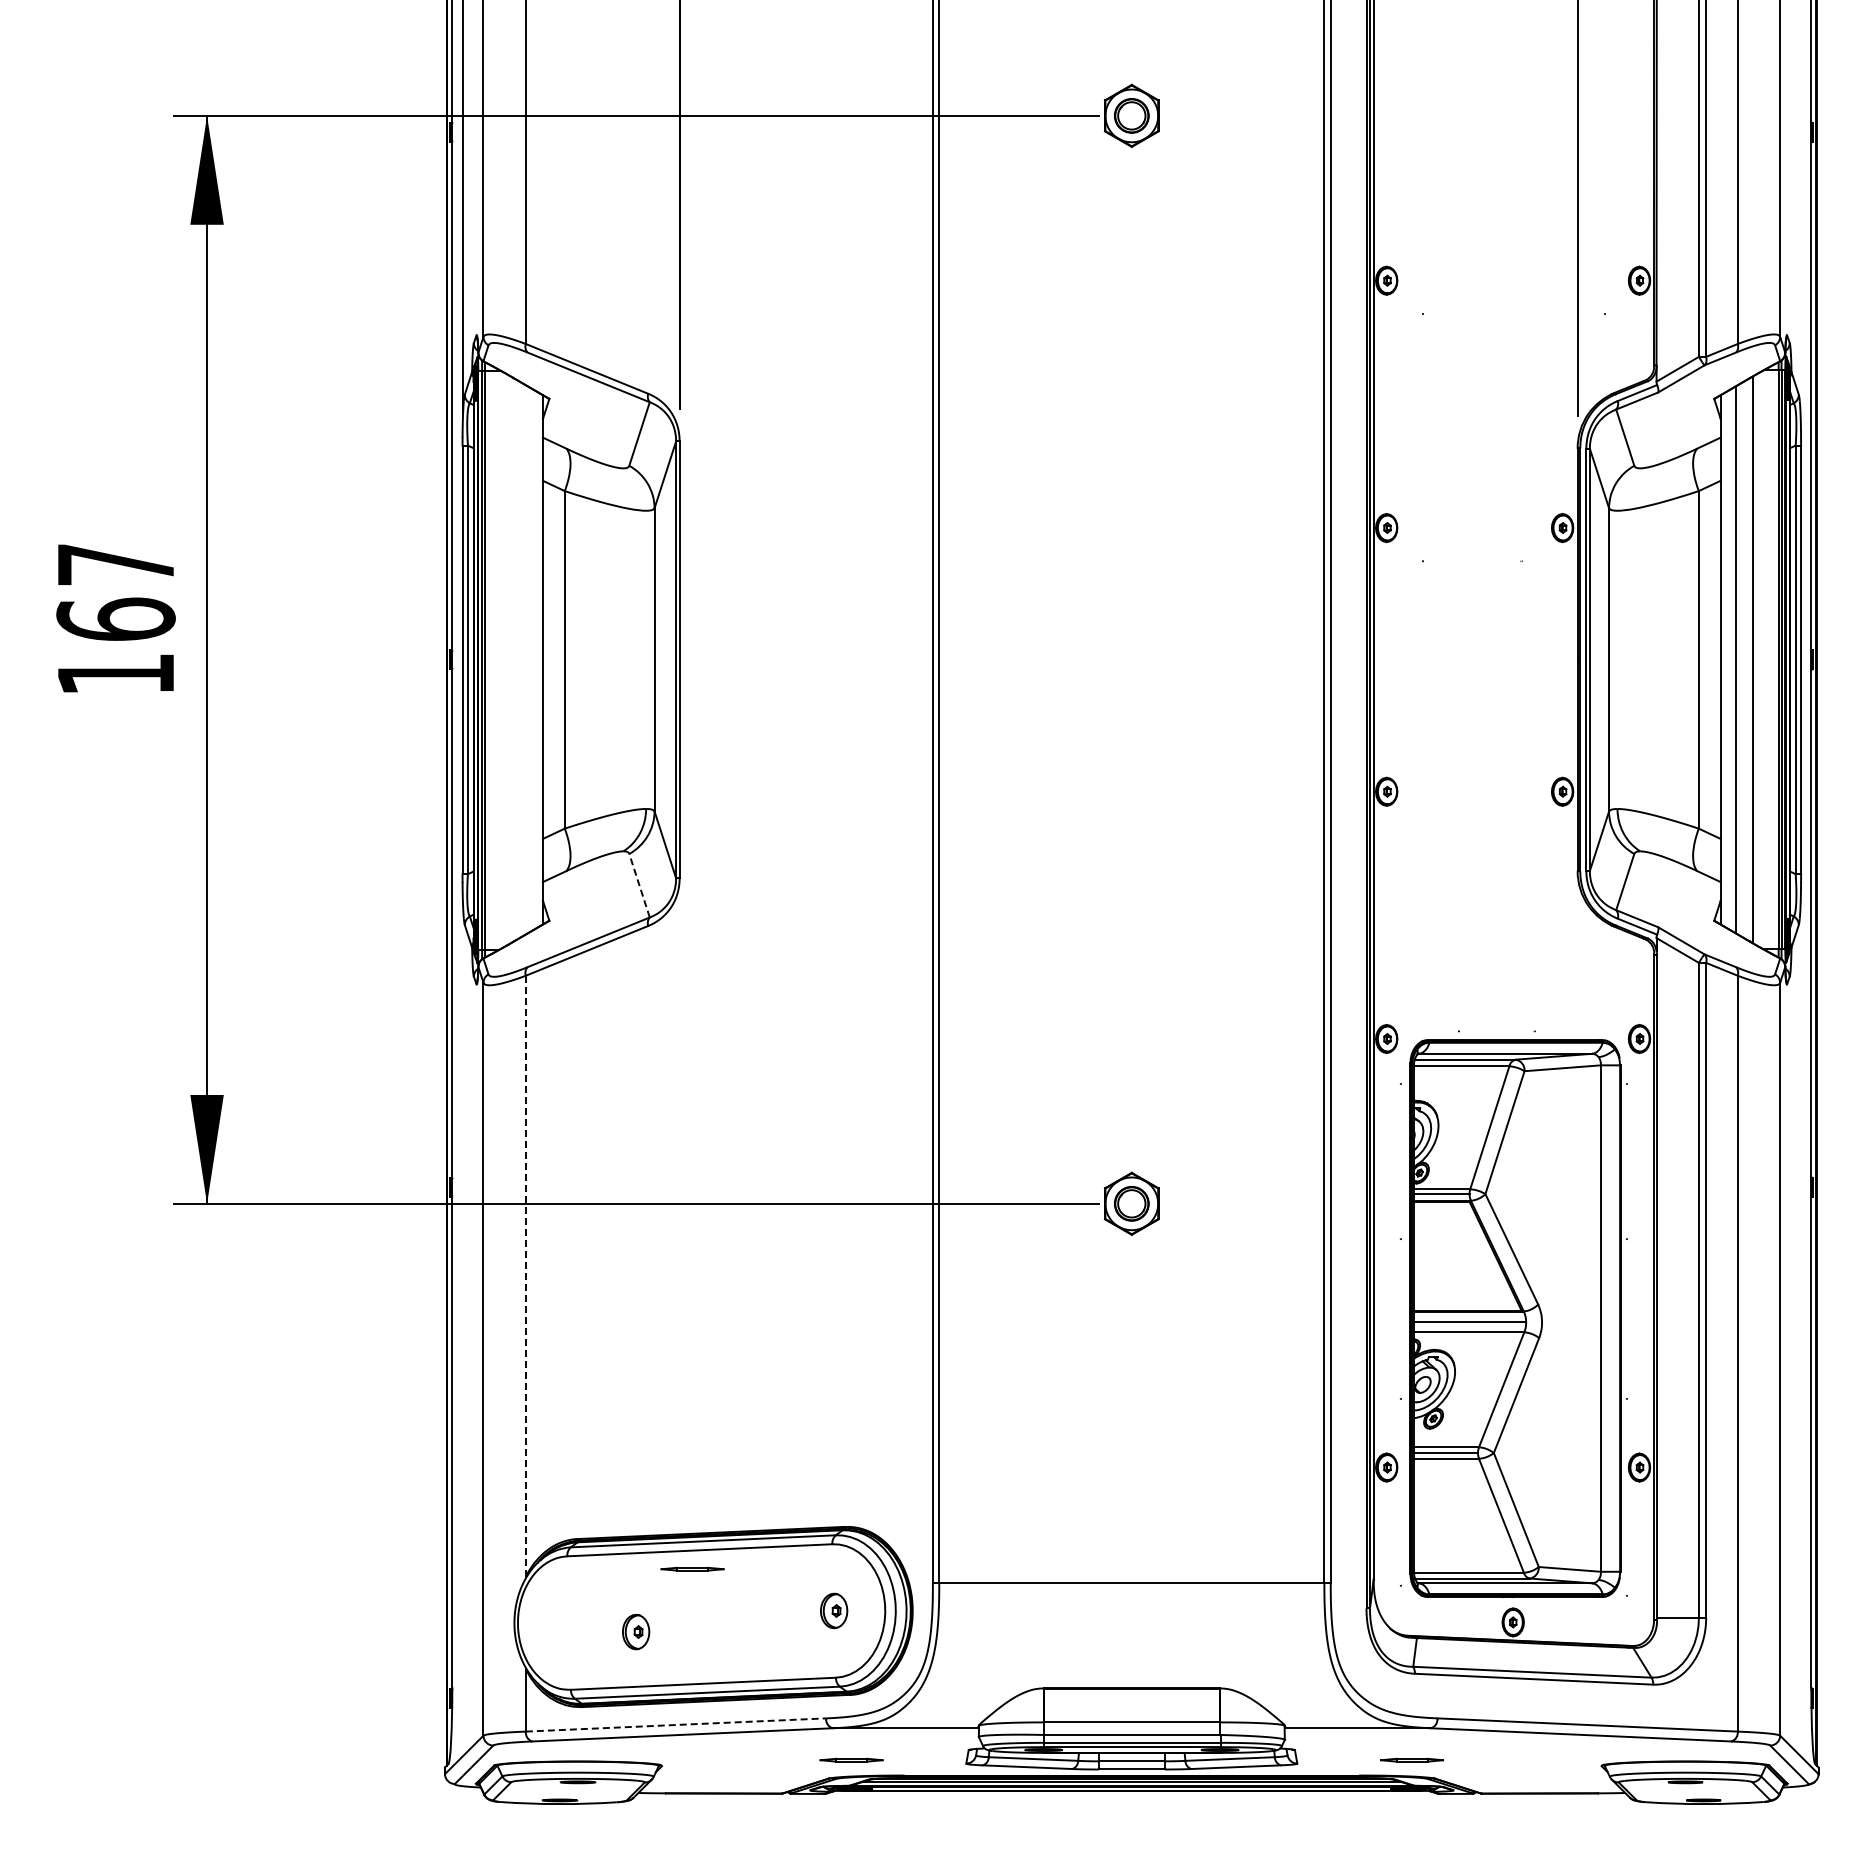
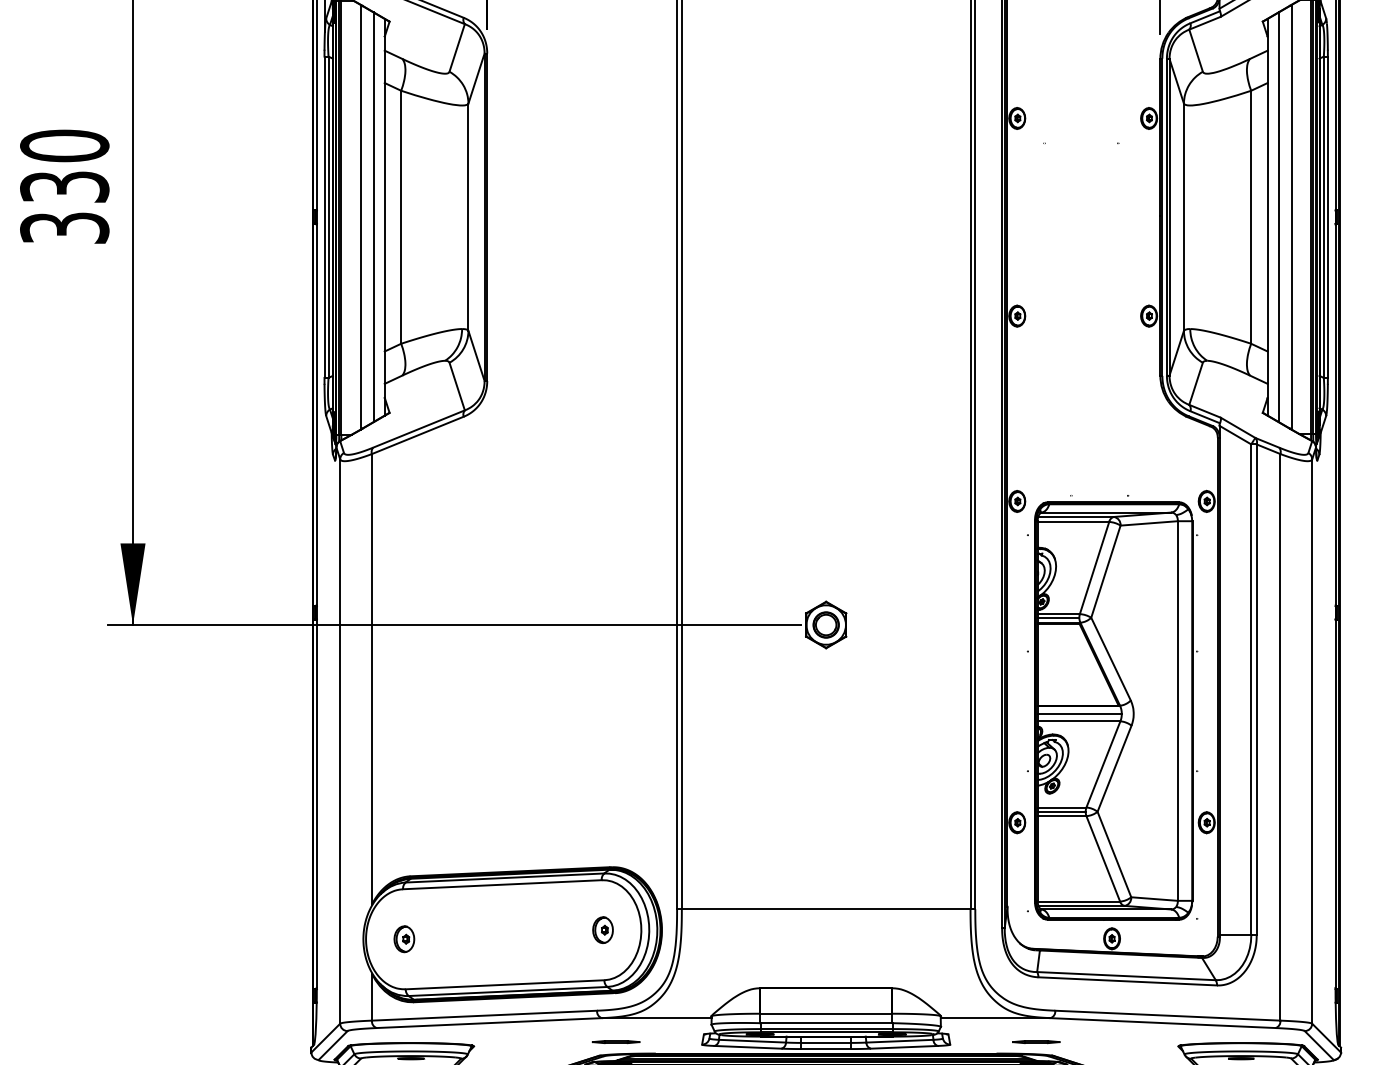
text: (115, 619) -> (64, 187), 167 -> 330
line: (510, 659) -> (360, 216), added
line: (528, 659) -> (373, 216), added
line: (639, 885) -> (457, 386), dashed -> solid
line: (525, 1276) -> (371, 679), dashed -> solid
part: (692, 1568) -> (496, 898), removed
part: (636, 1631) -> (404, 938), moved
line: (676, 1724) -> (484, 1015), dashed -> solid

